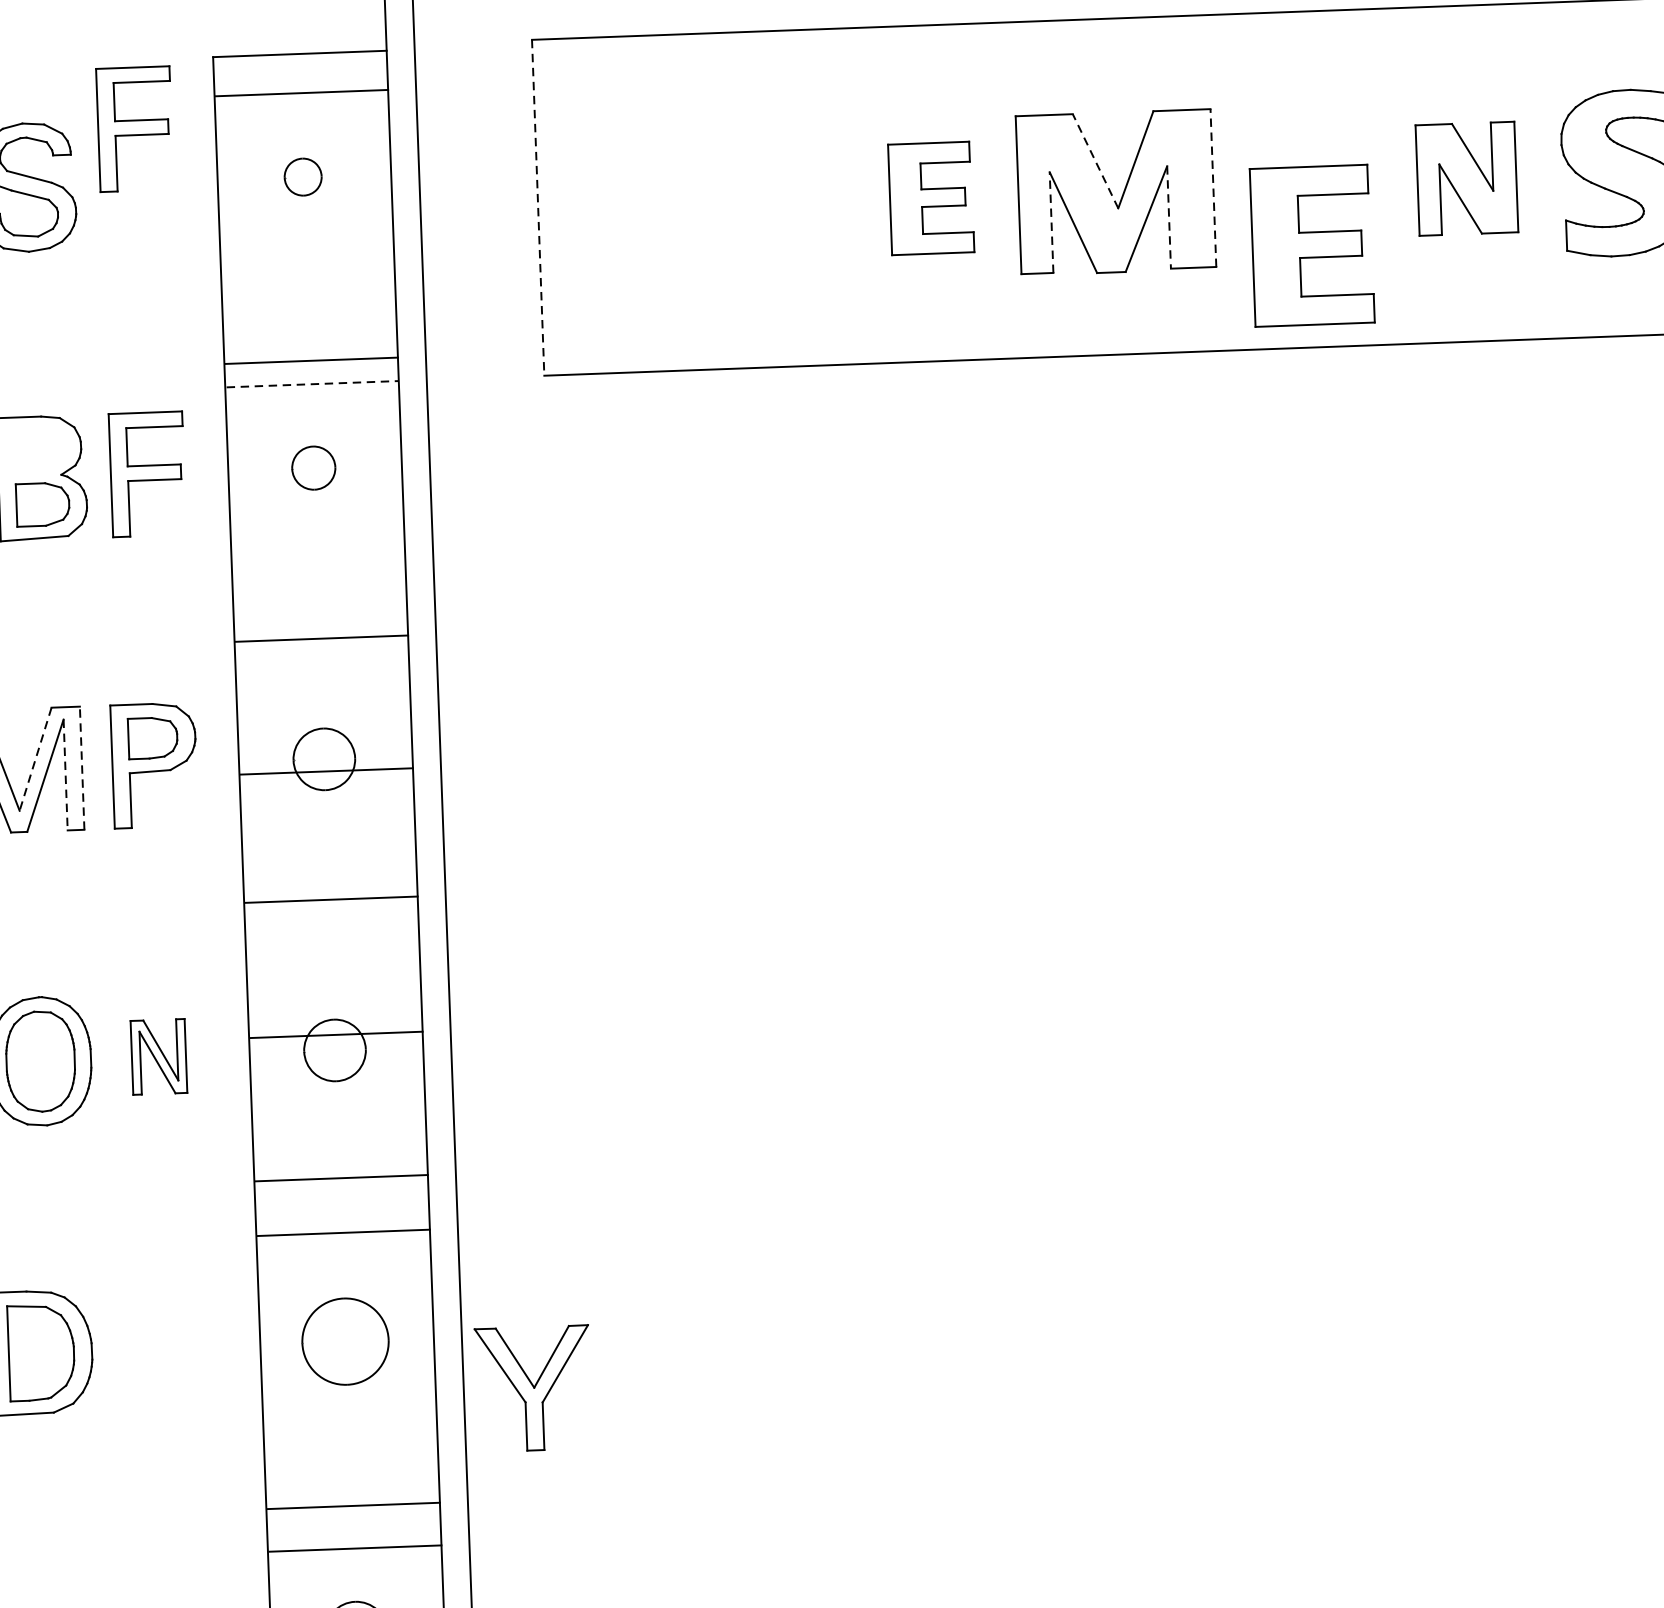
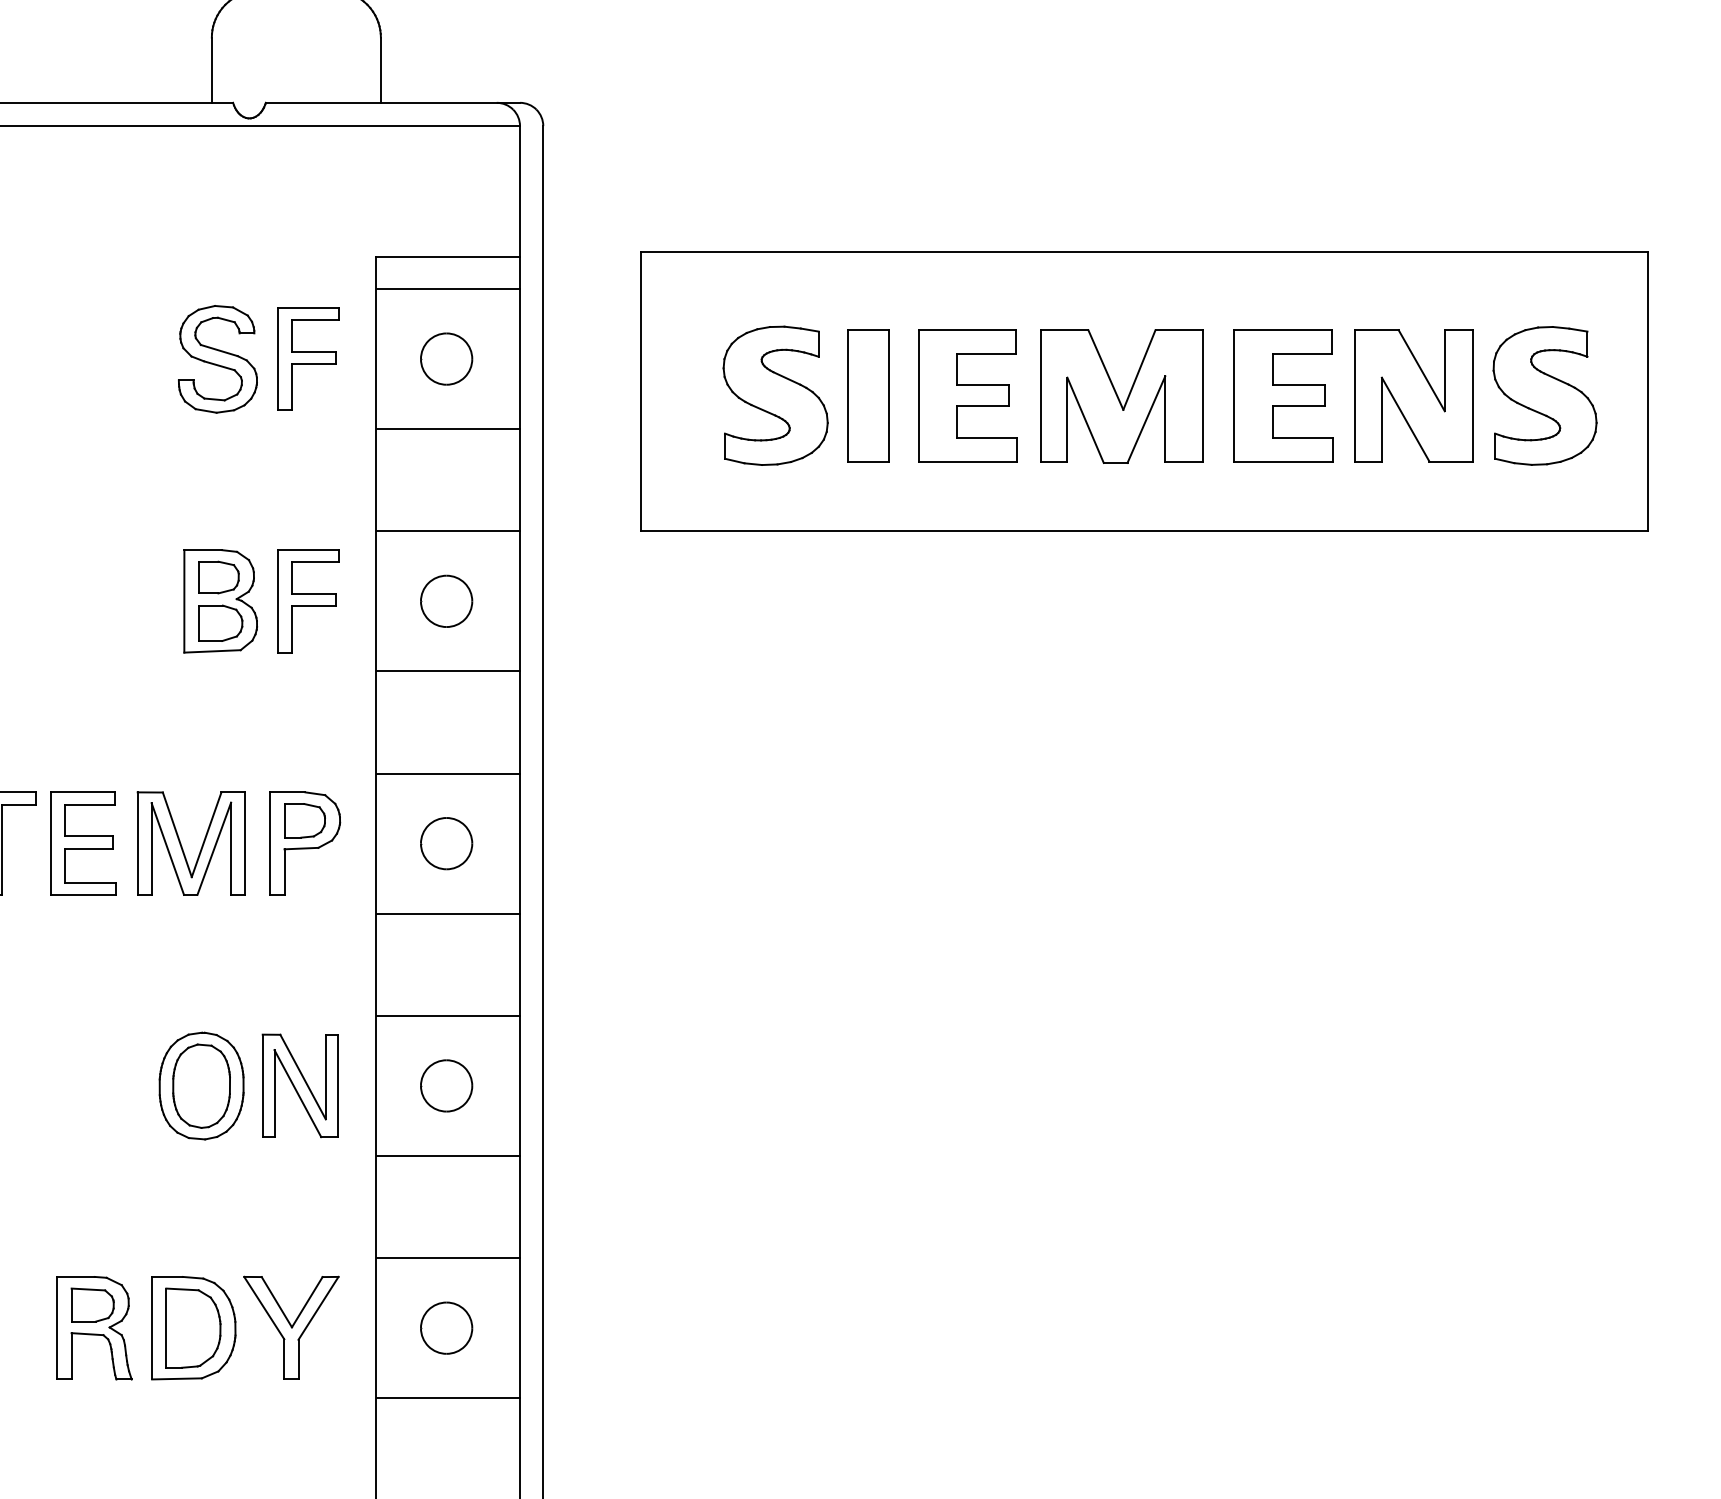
part: (135, 128) -> (308, 358), moved
line: (1095, 160) -> (1105, 369), dashed -> solid
part: (302, 176) -> (446, 358), size x1.67
part: (1466, 178) -> (1413, 395), size x1.43
line: (1213, 187) -> (1203, 395), dashed -> solid
part: (930, 197) -> (967, 395), size x1.43
part: (811, 202) -> (868, 395), added
part: (699, 206) -> (775, 395), added
line: (538, 207) -> (641, 391), dashed -> solid
line: (1169, 216) -> (1165, 418), dashed -> solid
line: (1051, 222) -> (1067, 419), dashed -> solid
part: (1312, 245) -> (1283, 395), moved
line: (311, 360) -> (448, 428), moved
line: (312, 384) -> (448, 531), dashed -> solid
part: (38, 449) -> (218, 577), added
part: (313, 467) -> (446, 600), size x1.43
line: (322, 638) -> (448, 671), moved
line: (35, 758) -> (206, 834), dashed -> solid
line: (82, 768) -> (245, 843), dashed -> solid
line: (327, 771) -> (448, 773), moved
line: (66, 775) -> (231, 849), dashed -> solid
line: (331, 899) -> (448, 913), moved
line: (336, 1035) -> (448, 1016), moved
part: (158, 1056) -> (299, 1085), size x1.67
line: (341, 1178) -> (448, 1258), moved
line: (343, 1232) -> (448, 1155), moved
part: (345, 1340) -> (446, 1327), size x0.71
part: (533, 1387) -> (291, 1327), moved
line: (353, 1506) -> (448, 1398), moved

